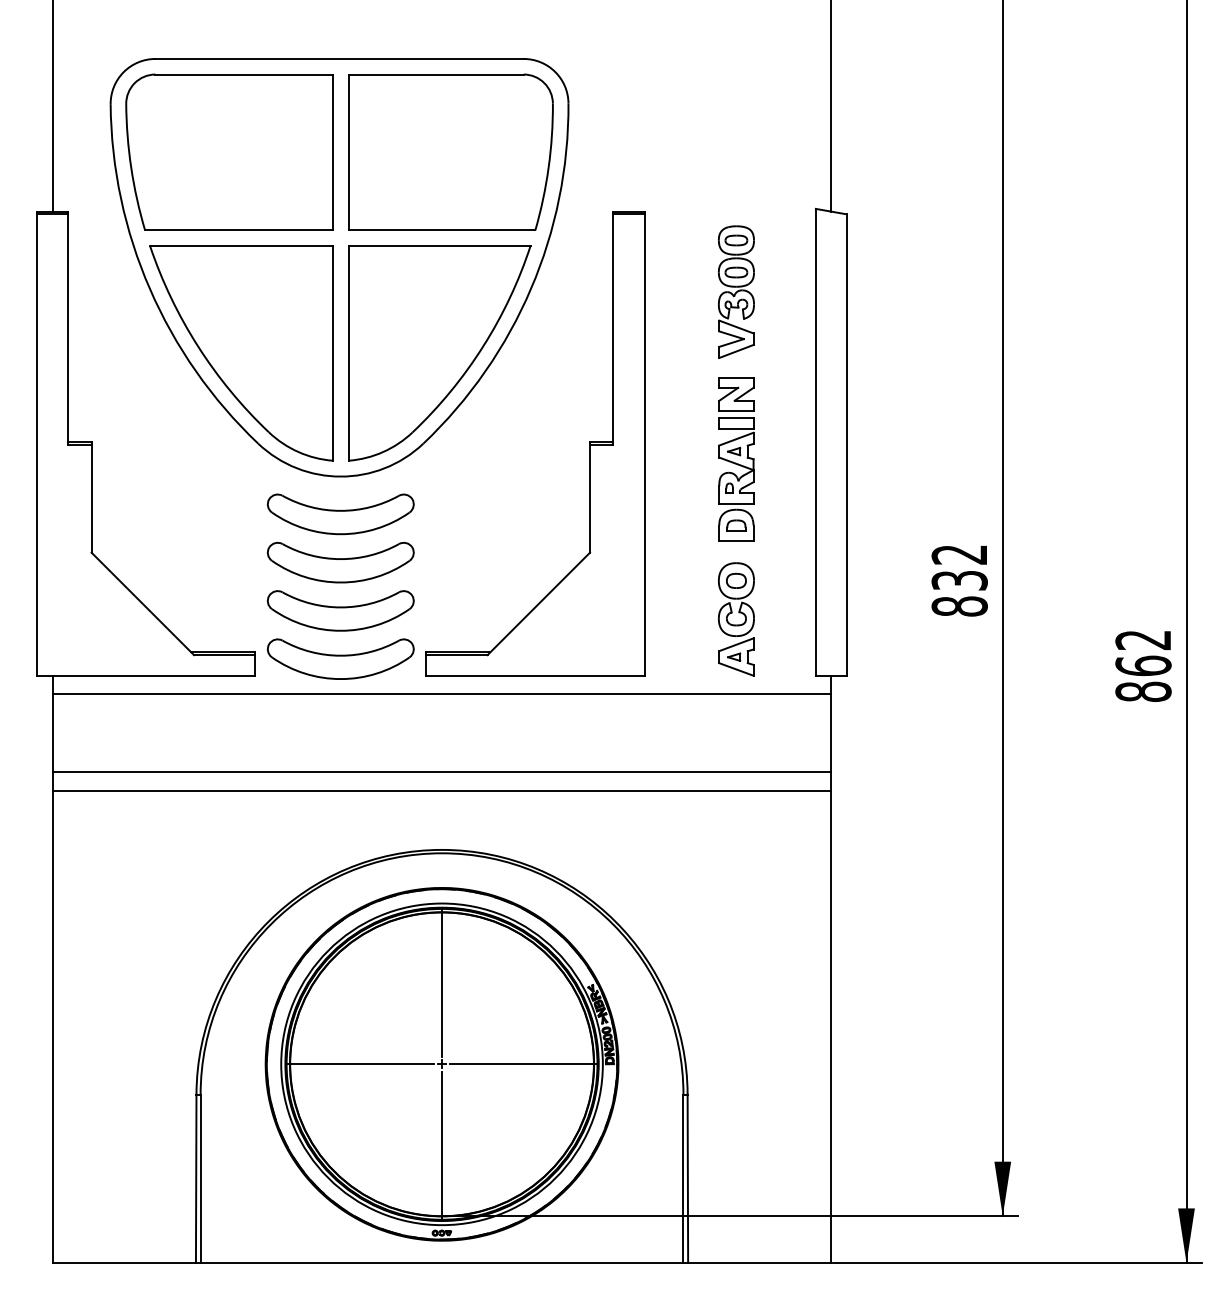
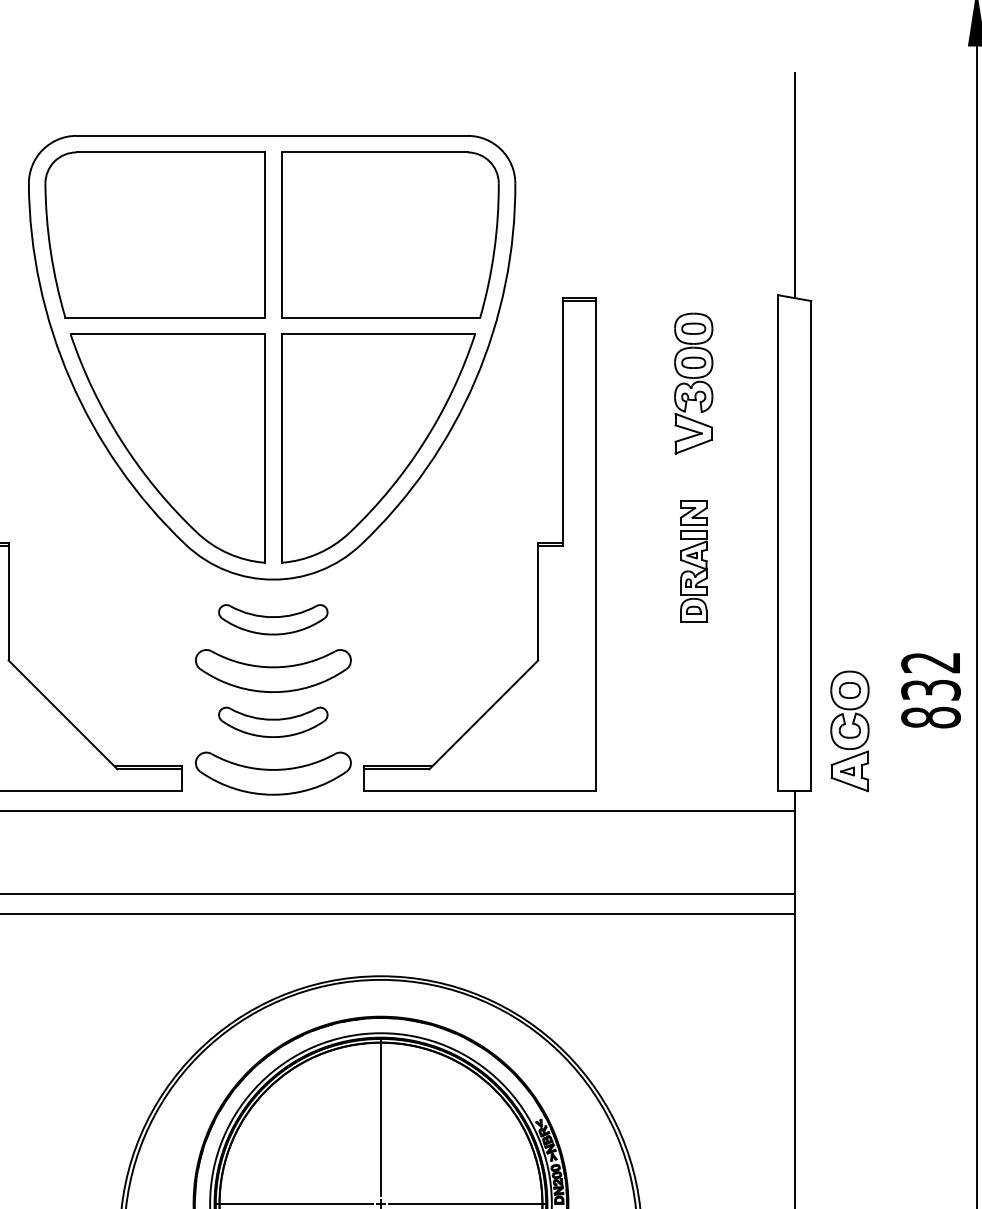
part: (736, 459) -> (693, 561), size x0.7
part: (340, 514) -> (273, 619), size x0.7
part: (340, 610) -> (273, 721), size x0.7
part: (736, 619) -> (850, 731), moved

